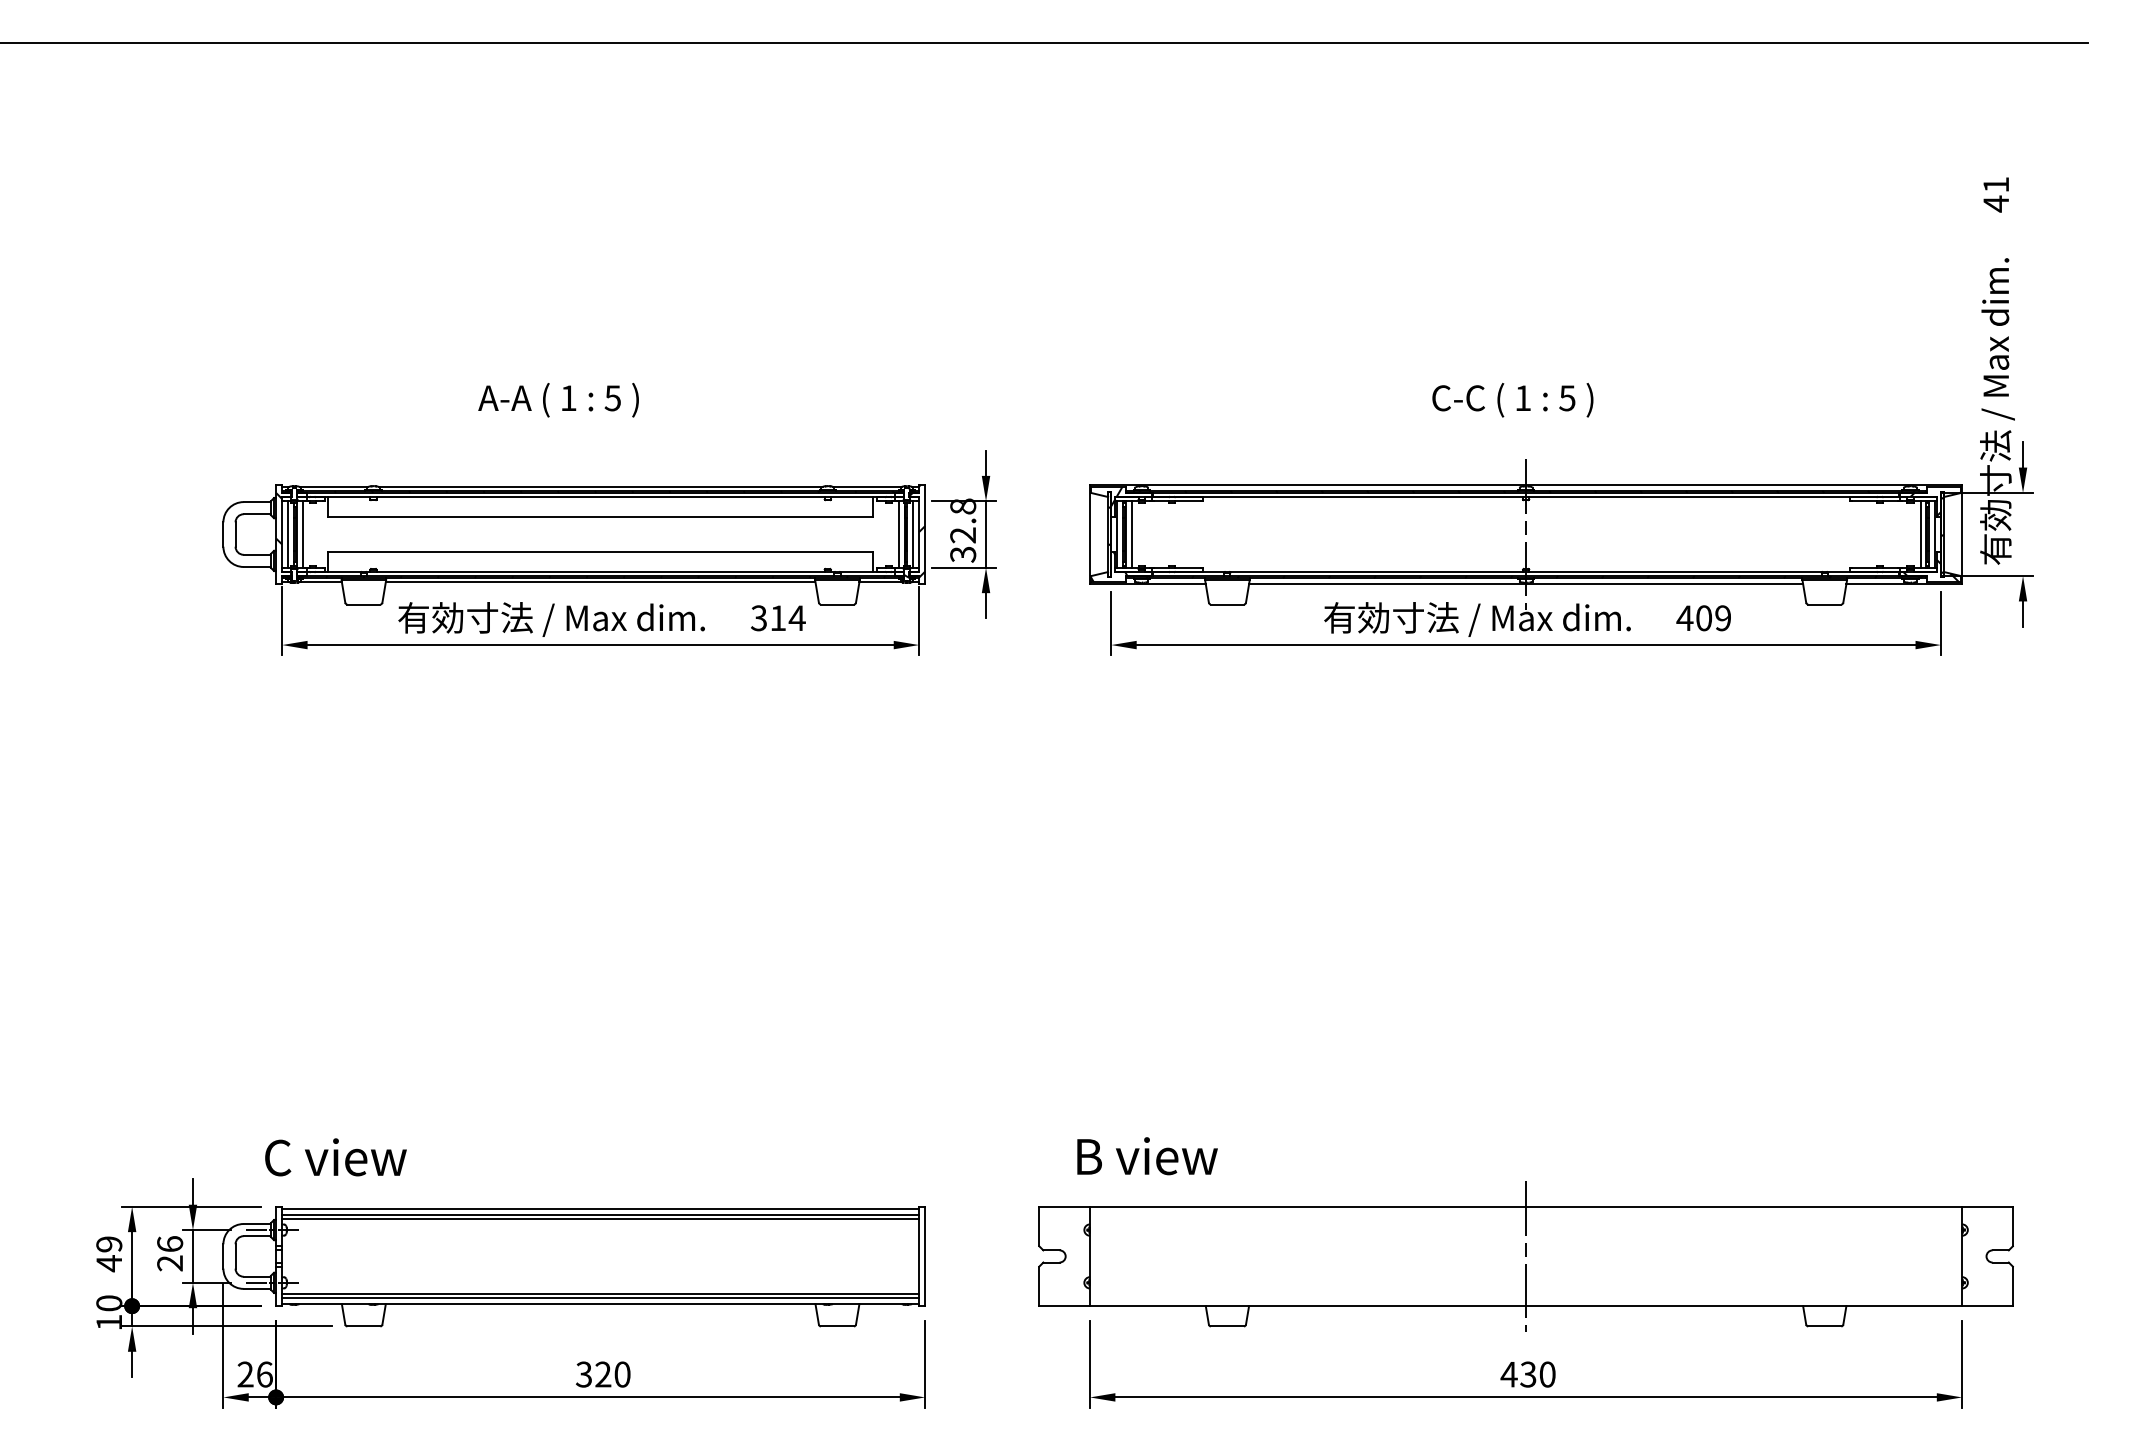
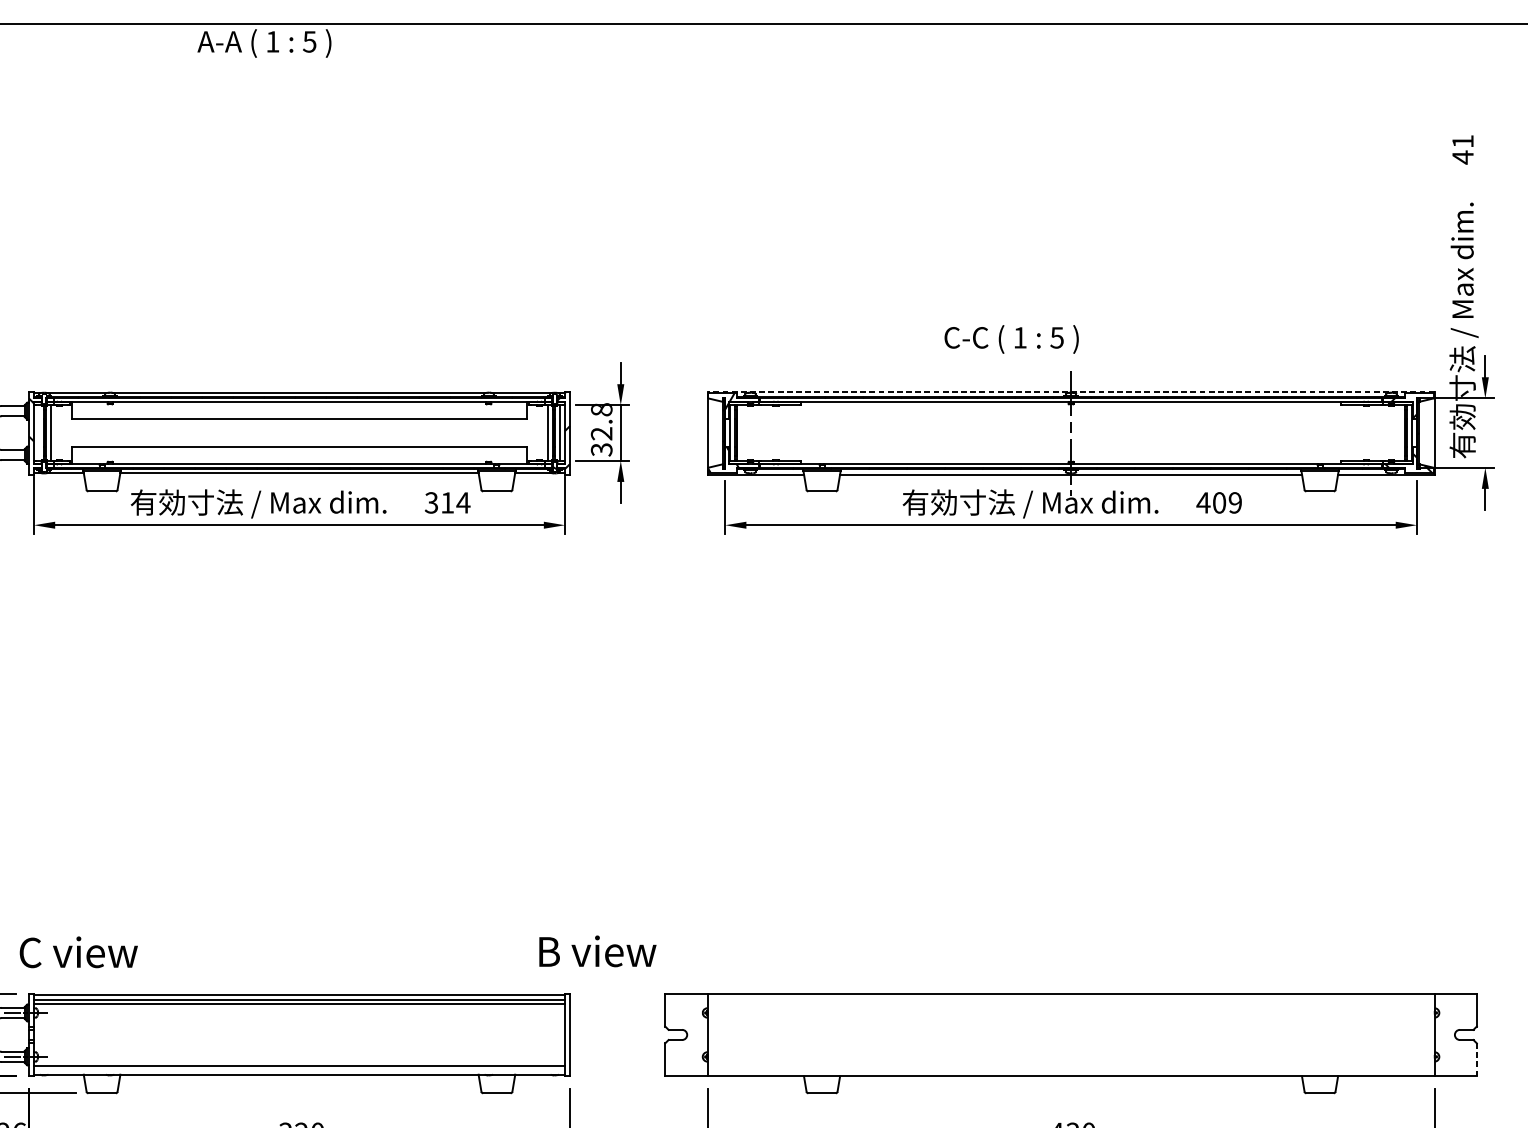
text: (558, 400) -> (264, 43), moved
text: (1512, 400) -> (1011, 339), moved
line: (1525, 484) -> (1070, 391), solid -> dashed
line: (288, 534) -> (39, 433), removed
line: (1131, 534) -> (742, 433), removed
line: (1920, 534) -> (1399, 433), removed
text: (1147, 1156) -> (597, 951), moved
line: (1526, 1256) -> (1071, 1034), removed
line: (2012, 1286) -> (1476, 1060), solid -> dashed
line: (600, 1298) -> (299, 1070), removed

